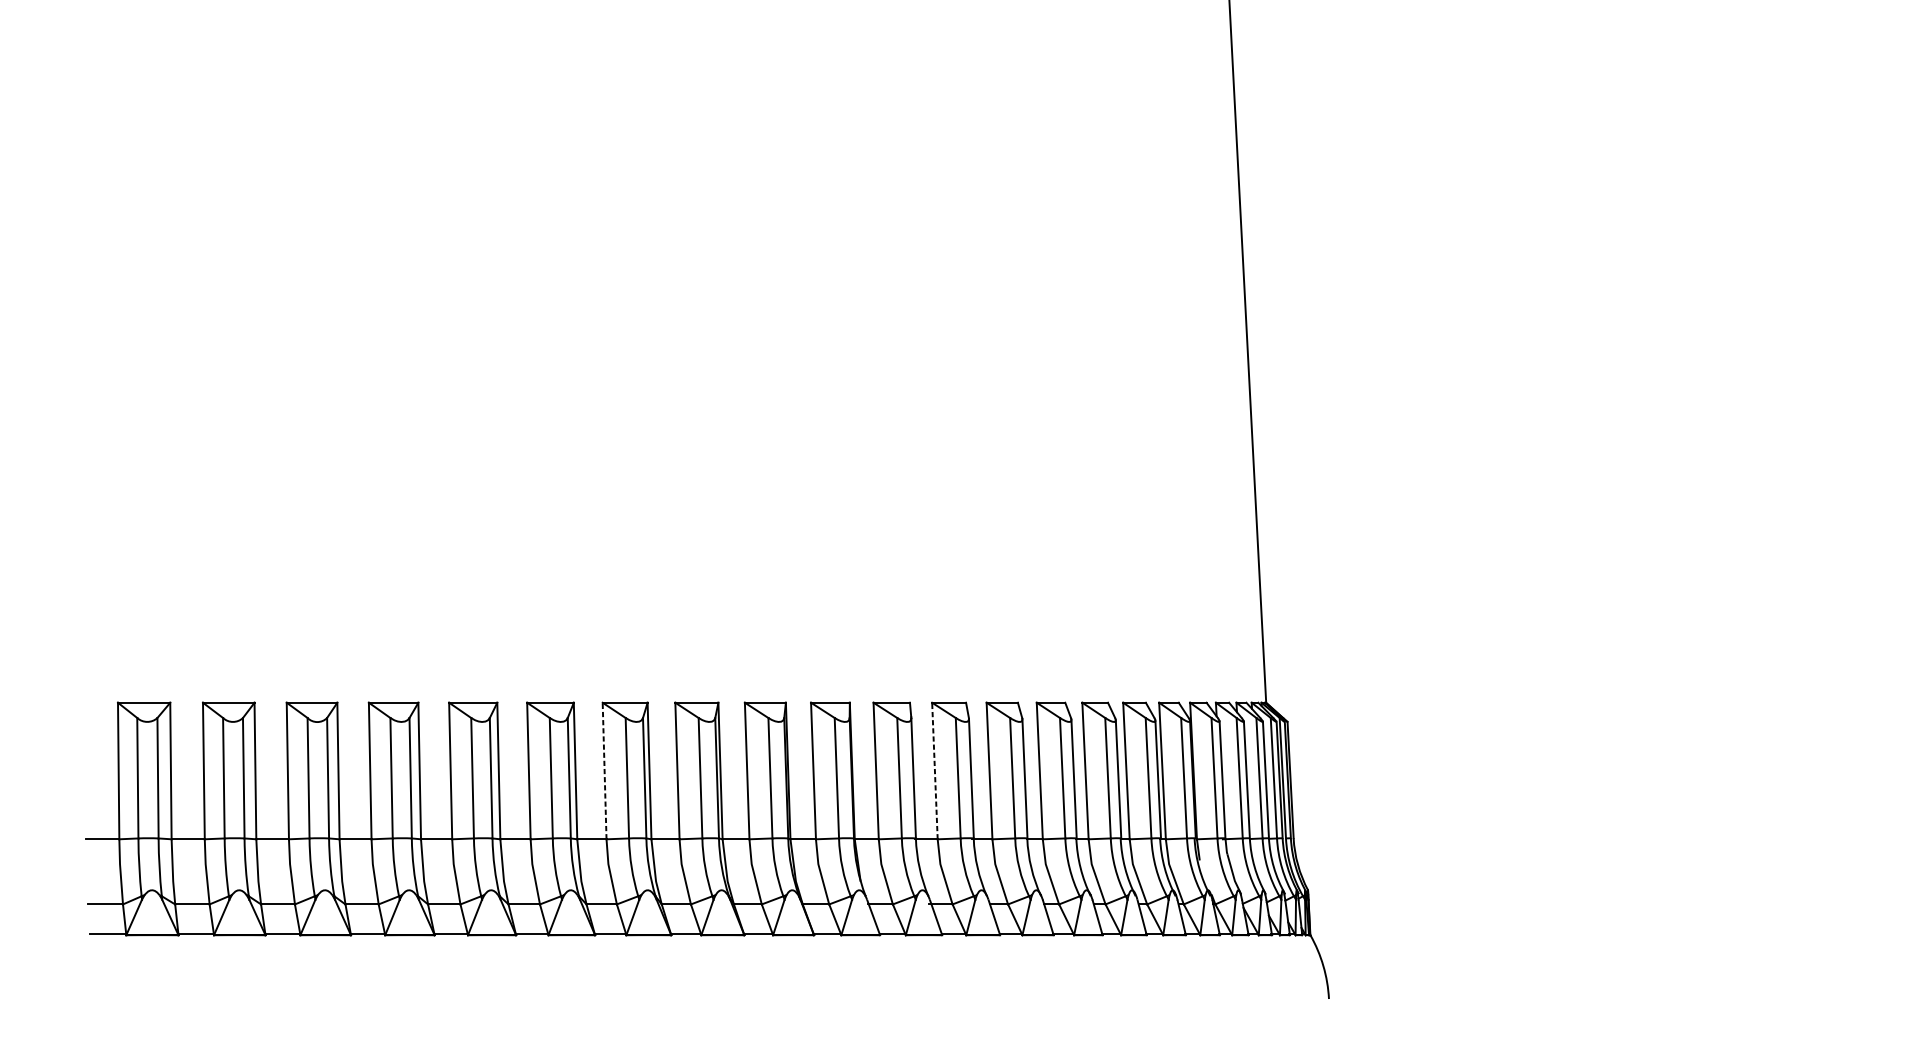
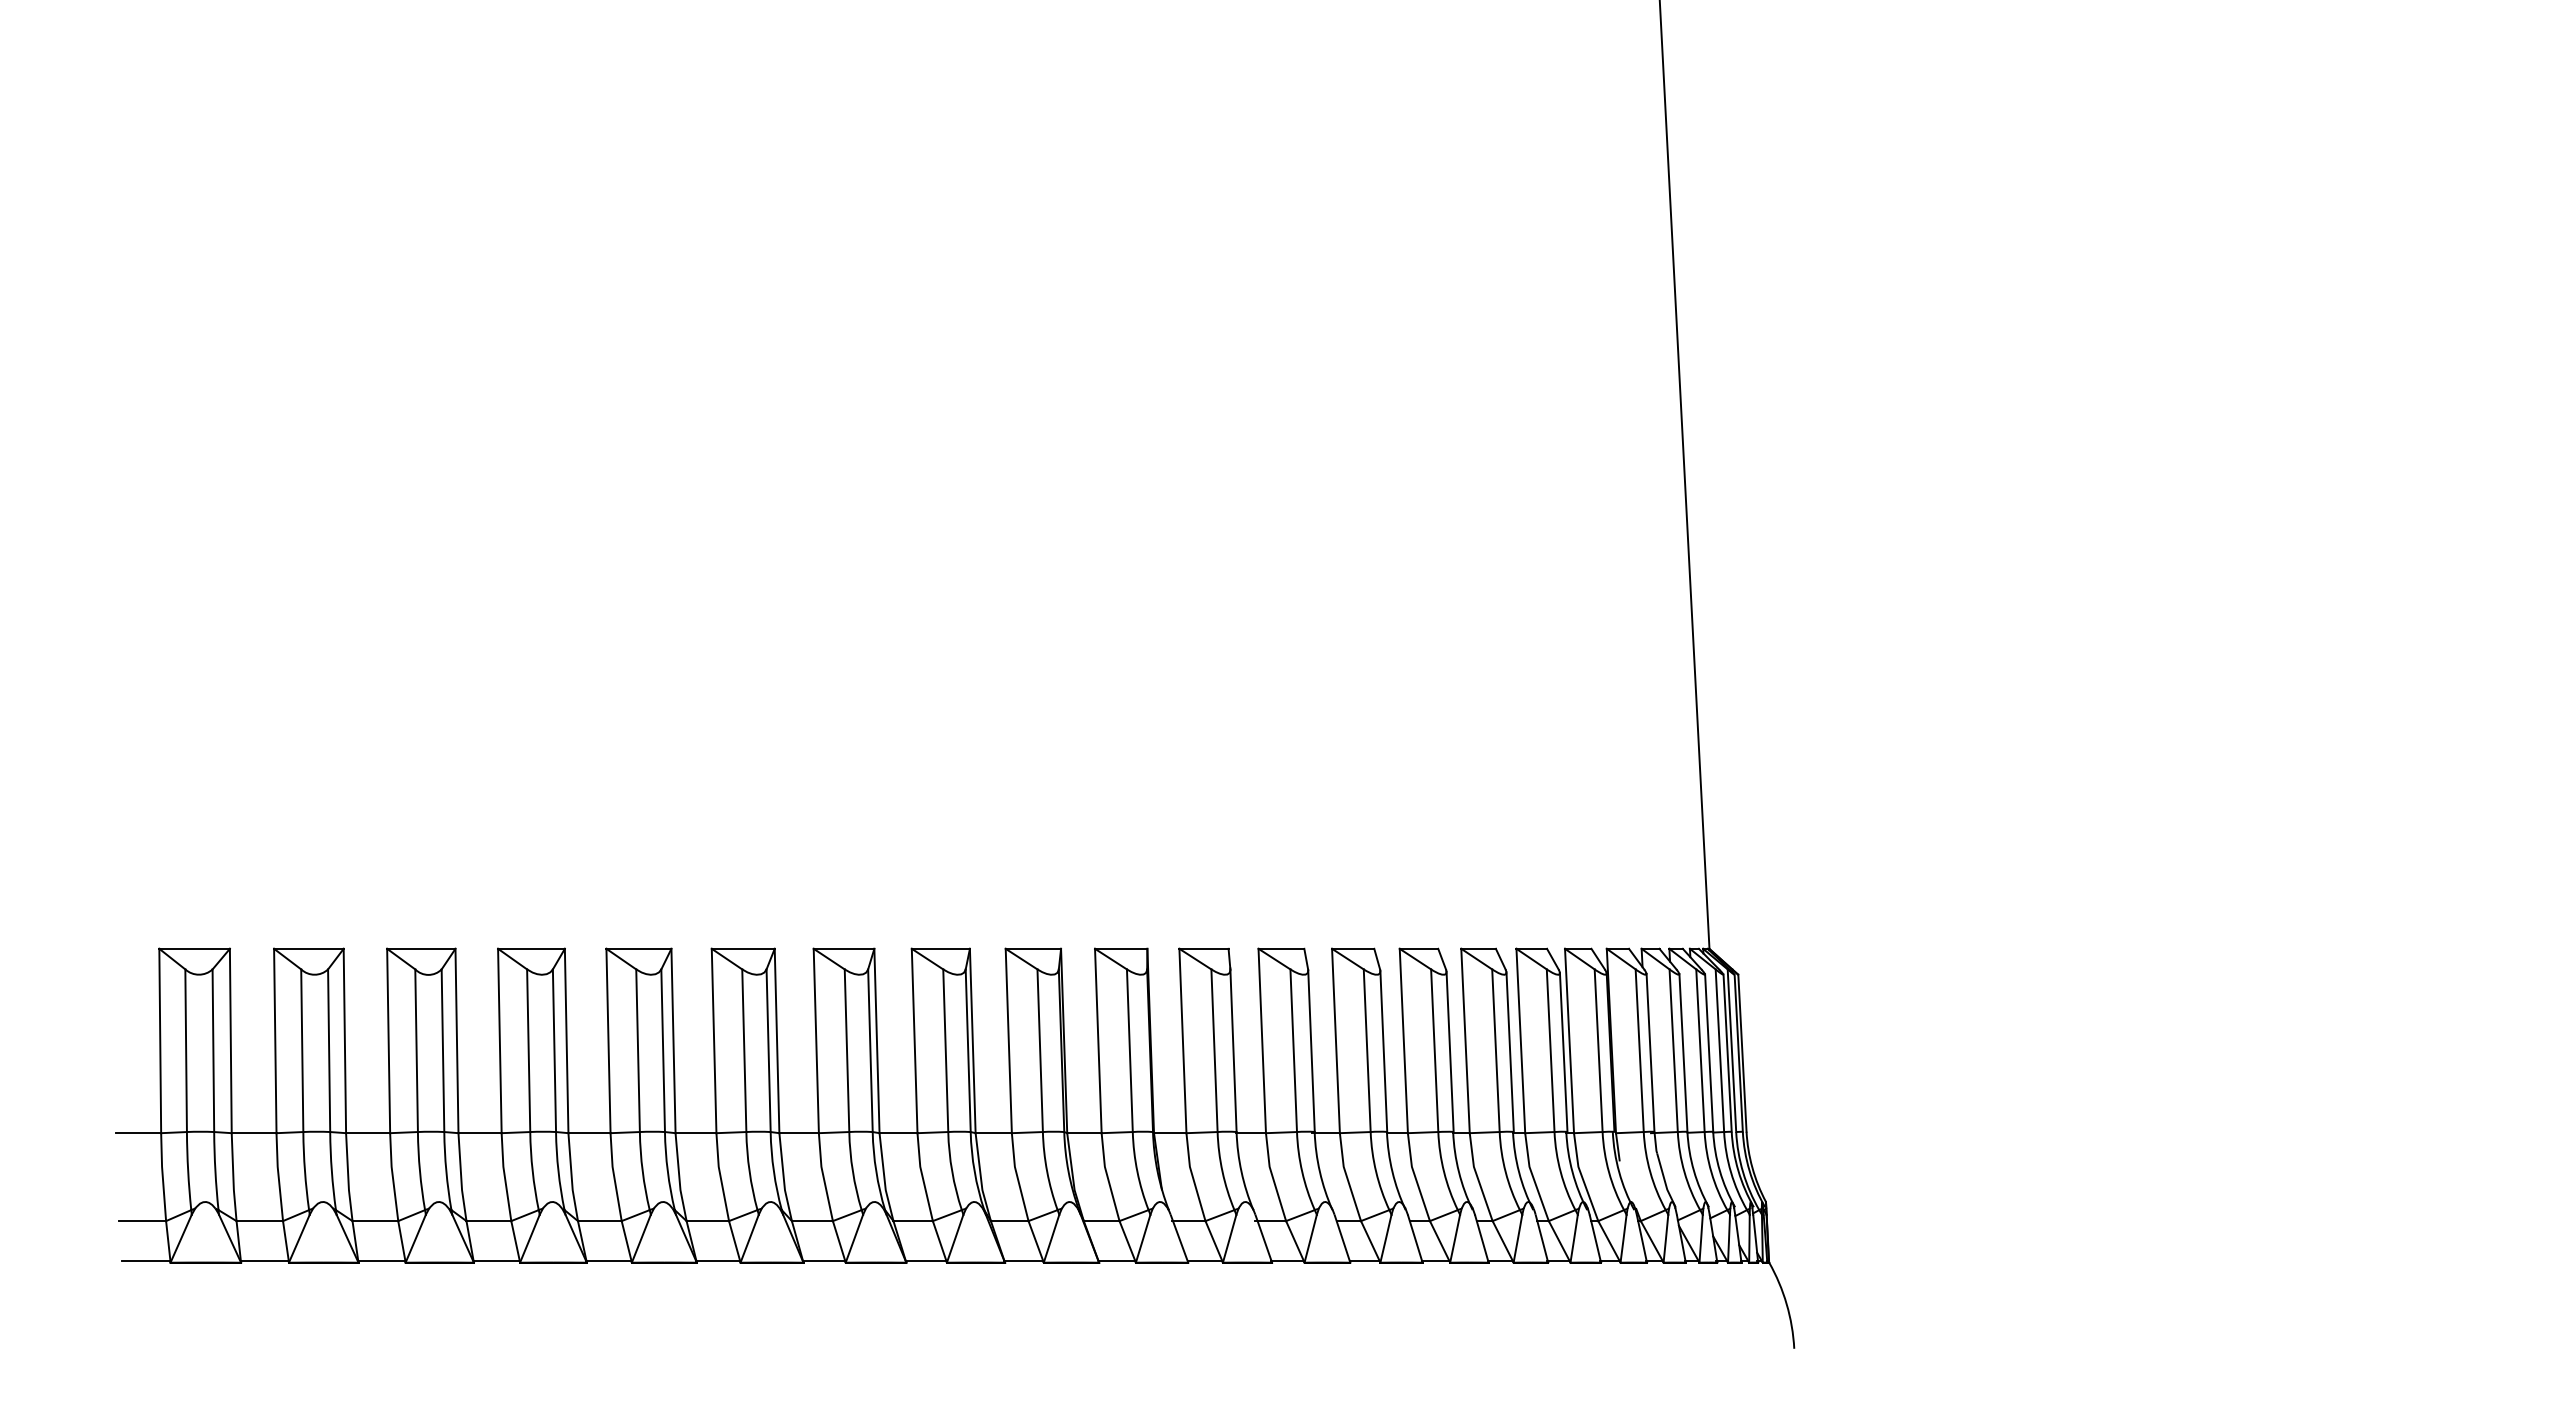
line: (604, 770) -> (816, 1040), dashed -> solid
line: (935, 770) -> (1262, 1040), dashed -> solid

